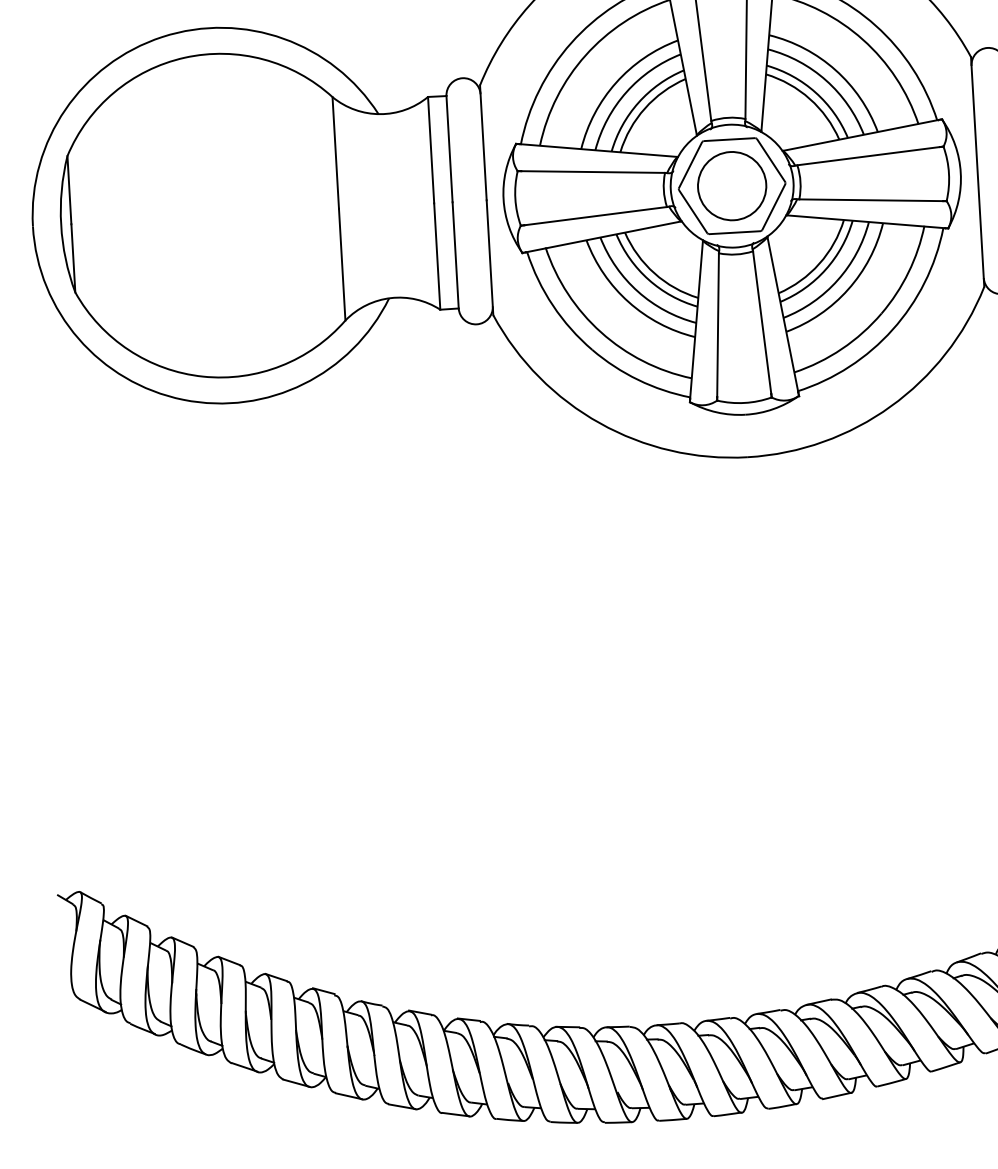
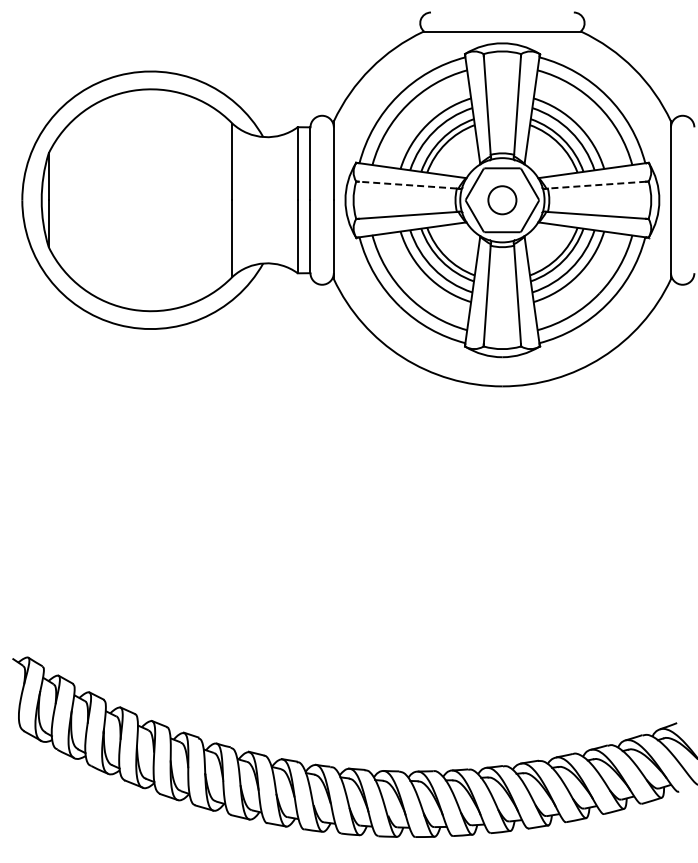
line: (867, 156) -> (596, 185), solid -> dashed
line: (592, 172) -> (407, 185), solid -> dashed
circle: (732, 185) -> (502, 199), size x0.6

